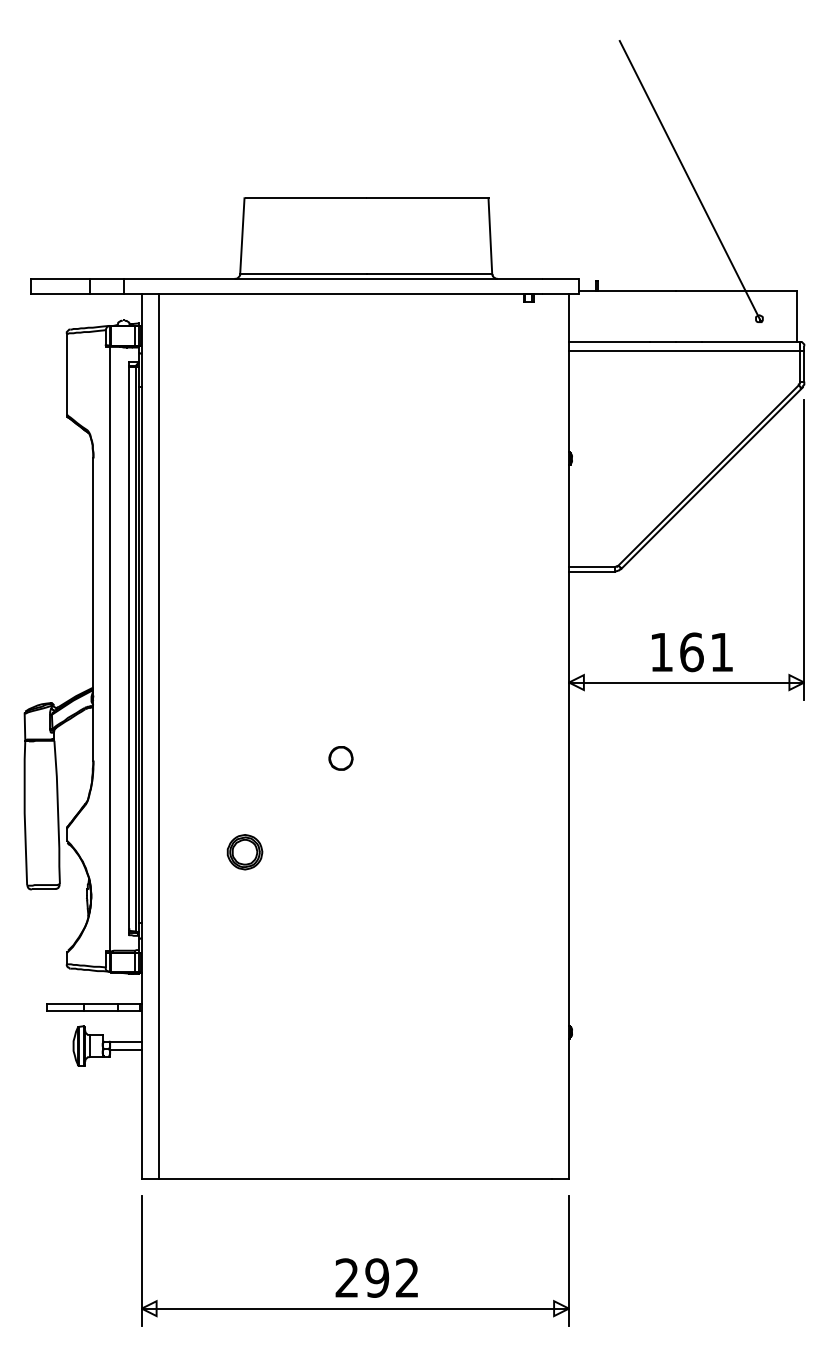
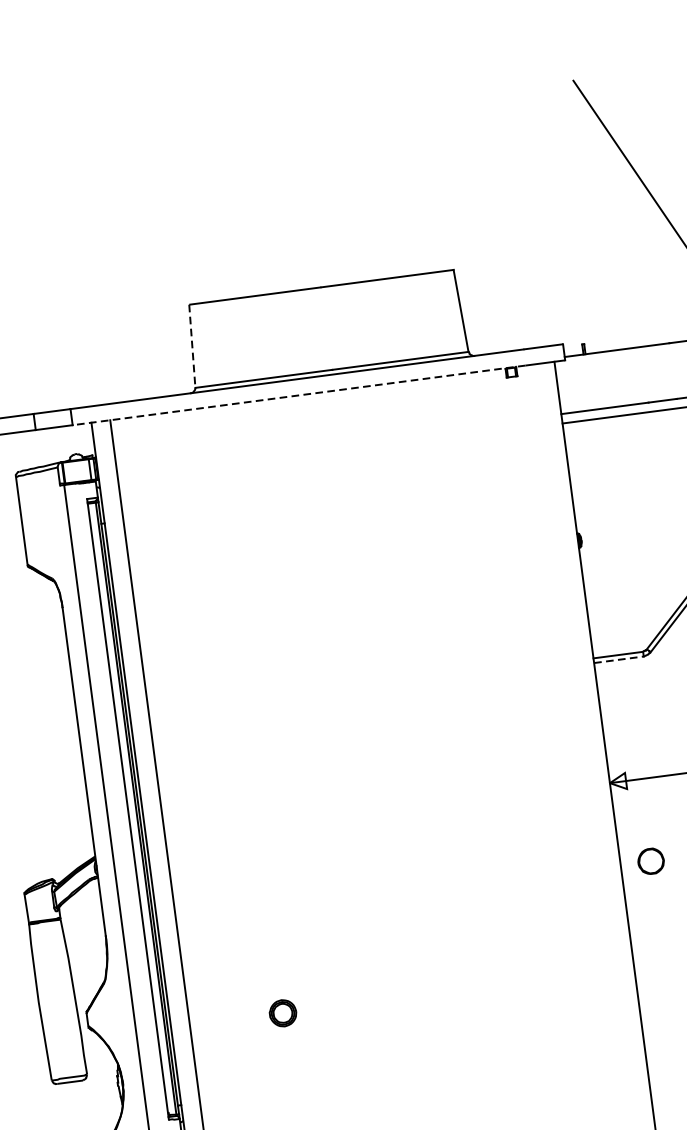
line: (242, 236) -> (192, 346), solid -> dashed
line: (332, 293) -> (298, 395), solid -> dashed
line: (591, 571) -> (618, 659), solid -> dashed
part: (340, 758) -> (650, 861), moved
part: (244, 852) -> (282, 1013), size x0.7

